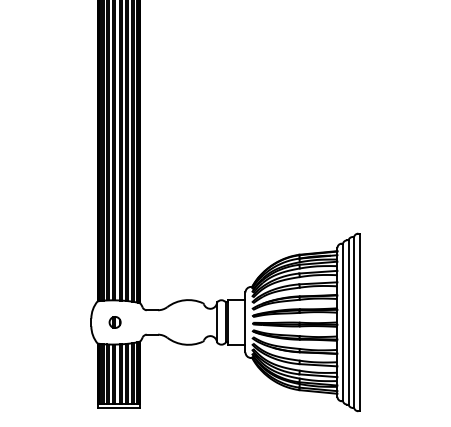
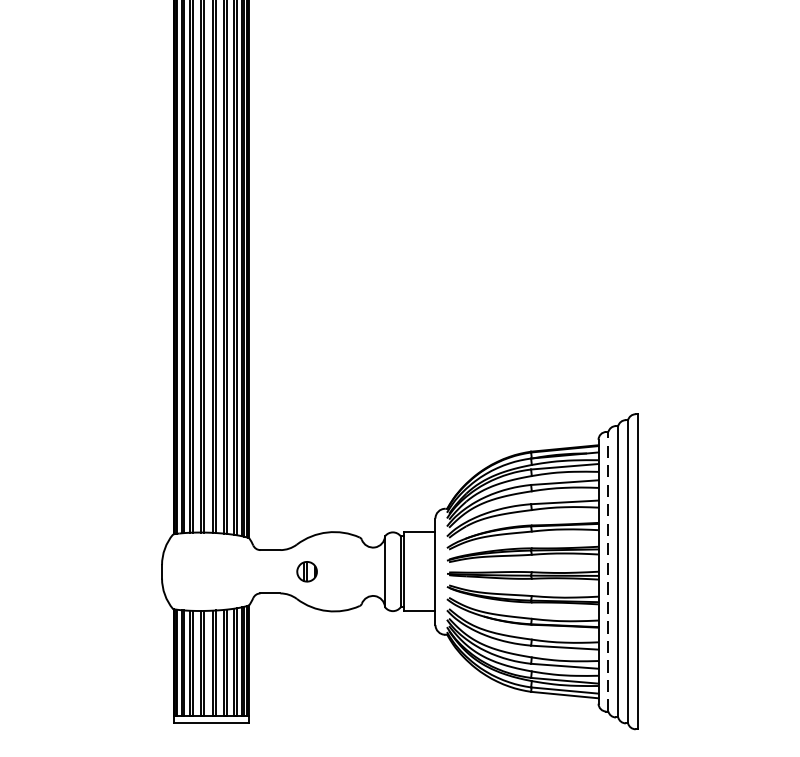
part: (114, 322) -> (305, 571), moved
line: (342, 322) -> (607, 571), solid -> dashed

